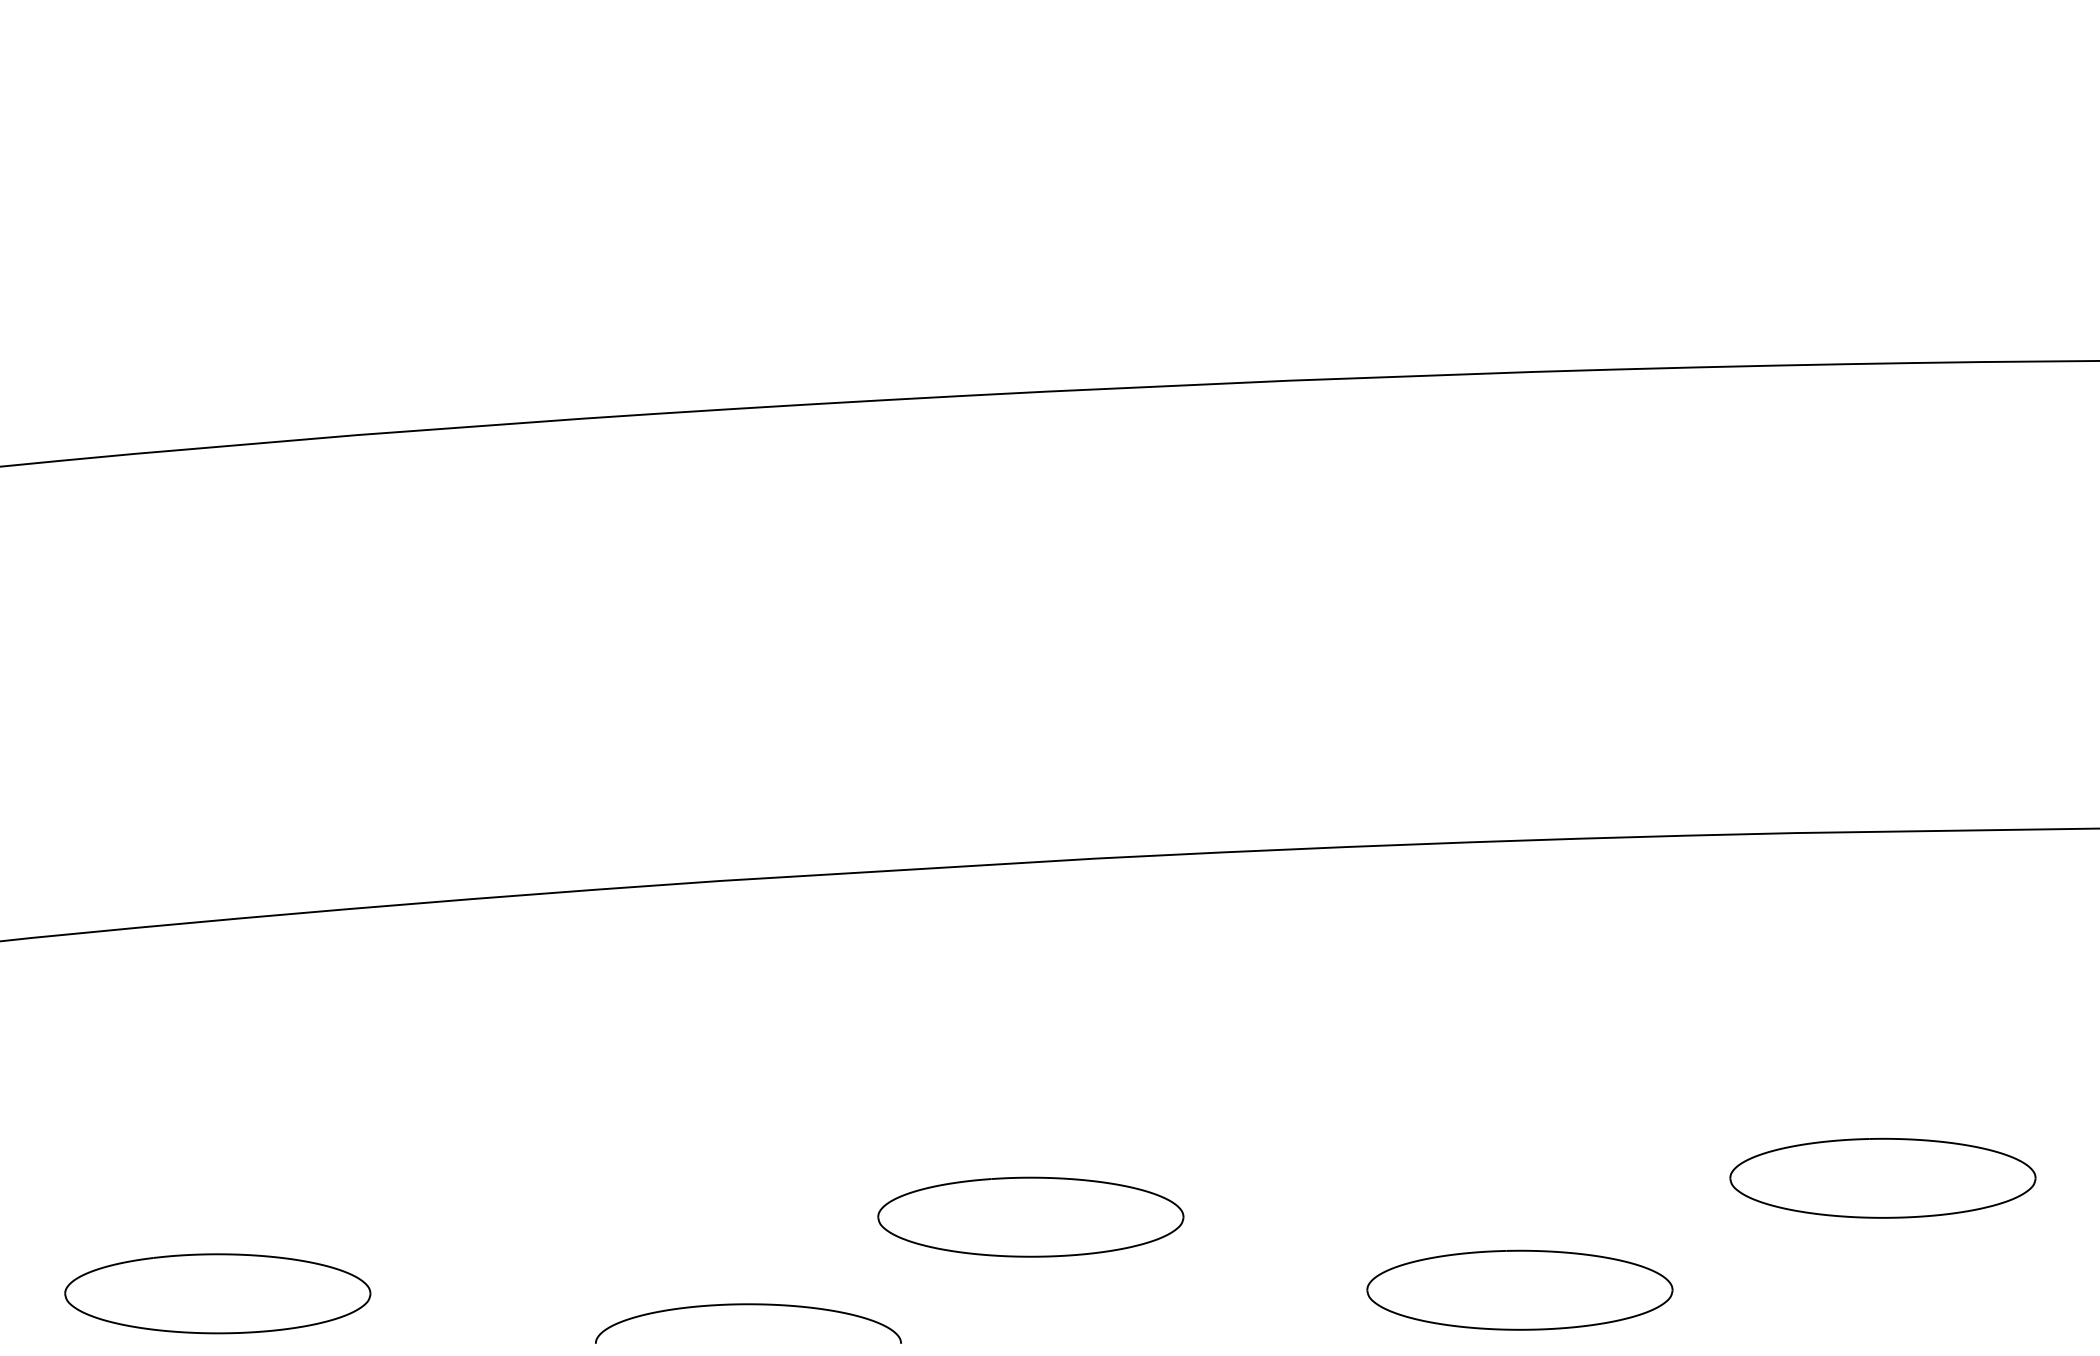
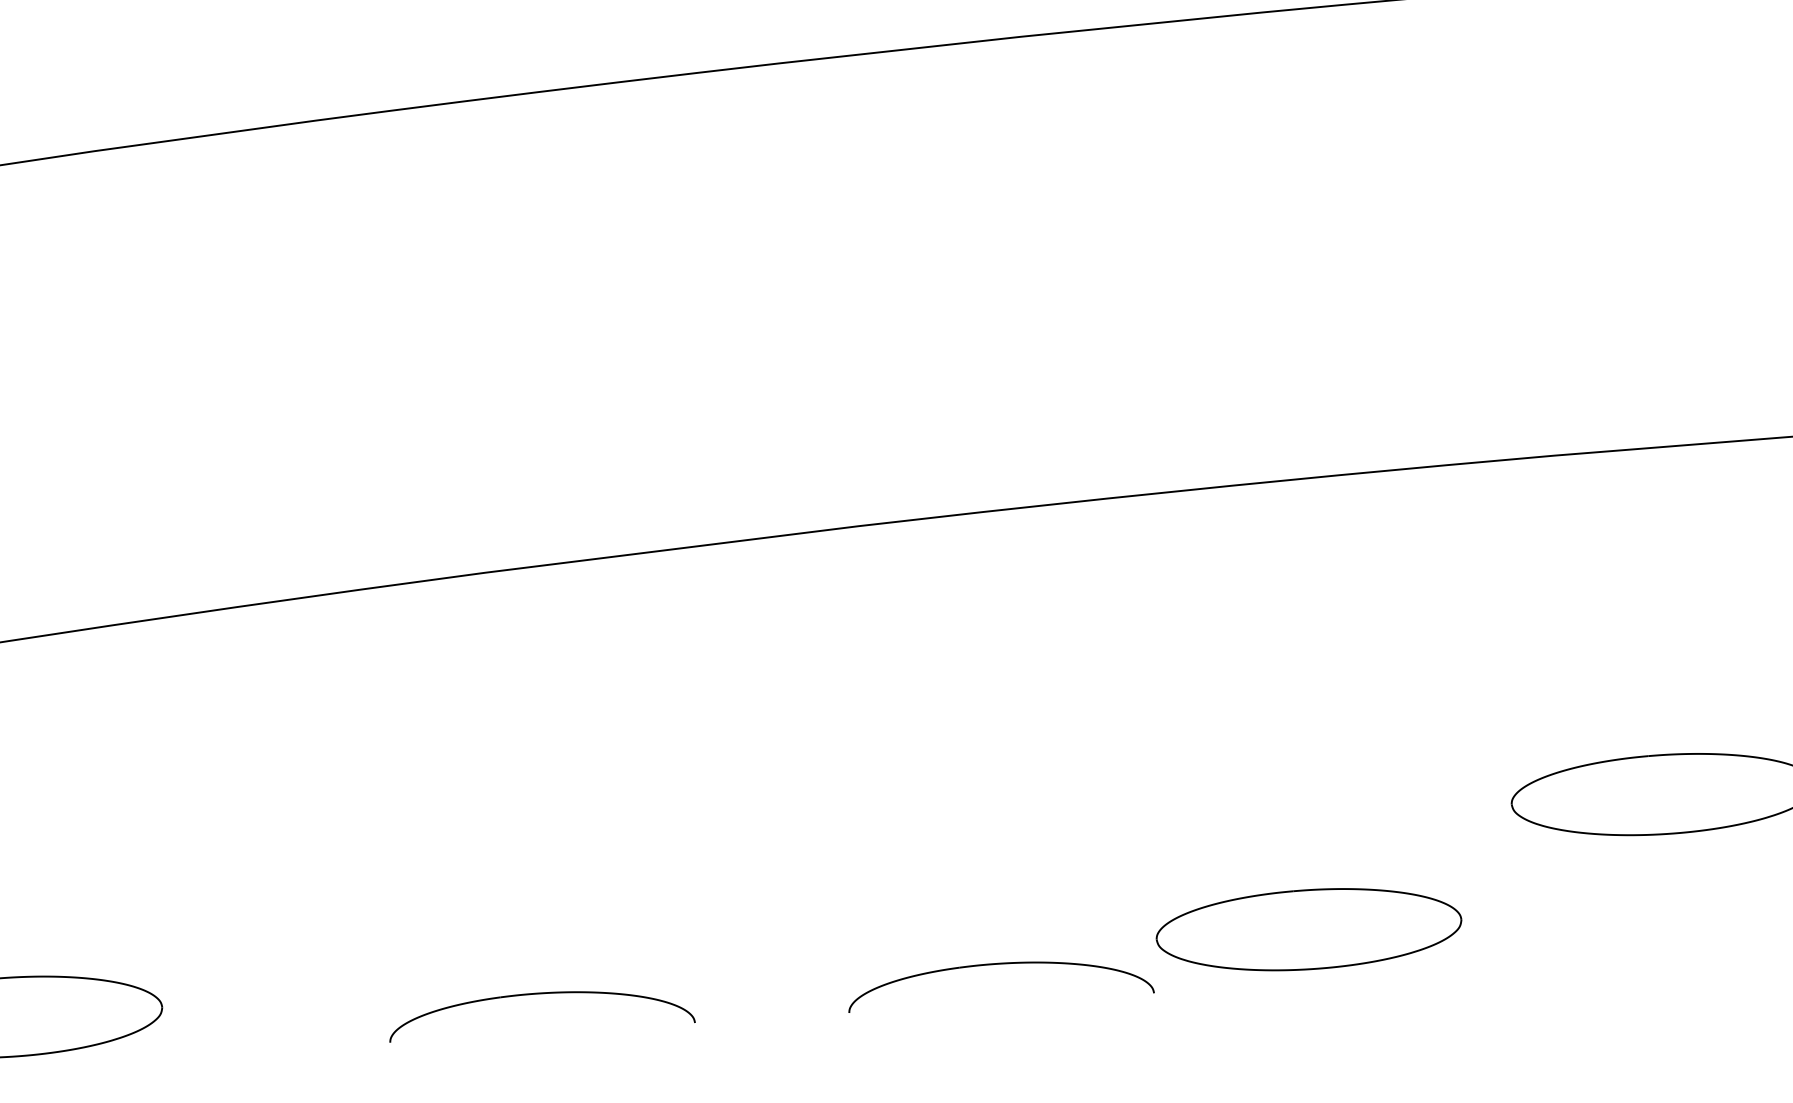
part: (1030, 1216) -> (815, 887), removed
part: (1208, 1305) -> (999, 964), added

